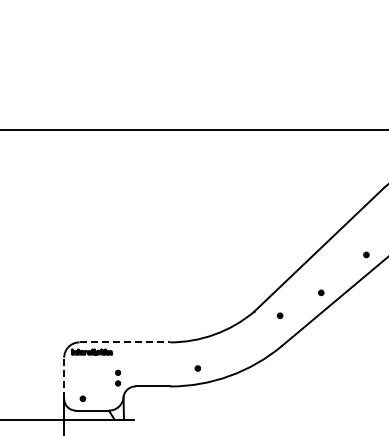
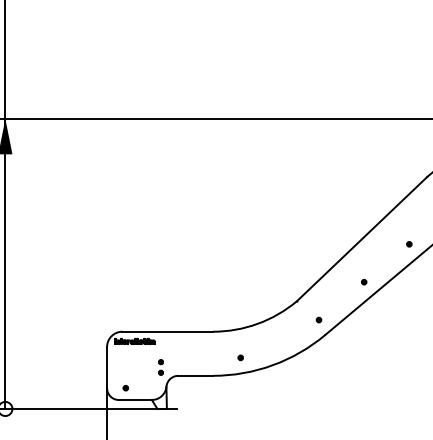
part: (279, 315) -> (318, 319), moved
line: (125, 342) -> (168, 331), dashed -> solid
line: (64, 378) -> (107, 367), dashed -> solid

